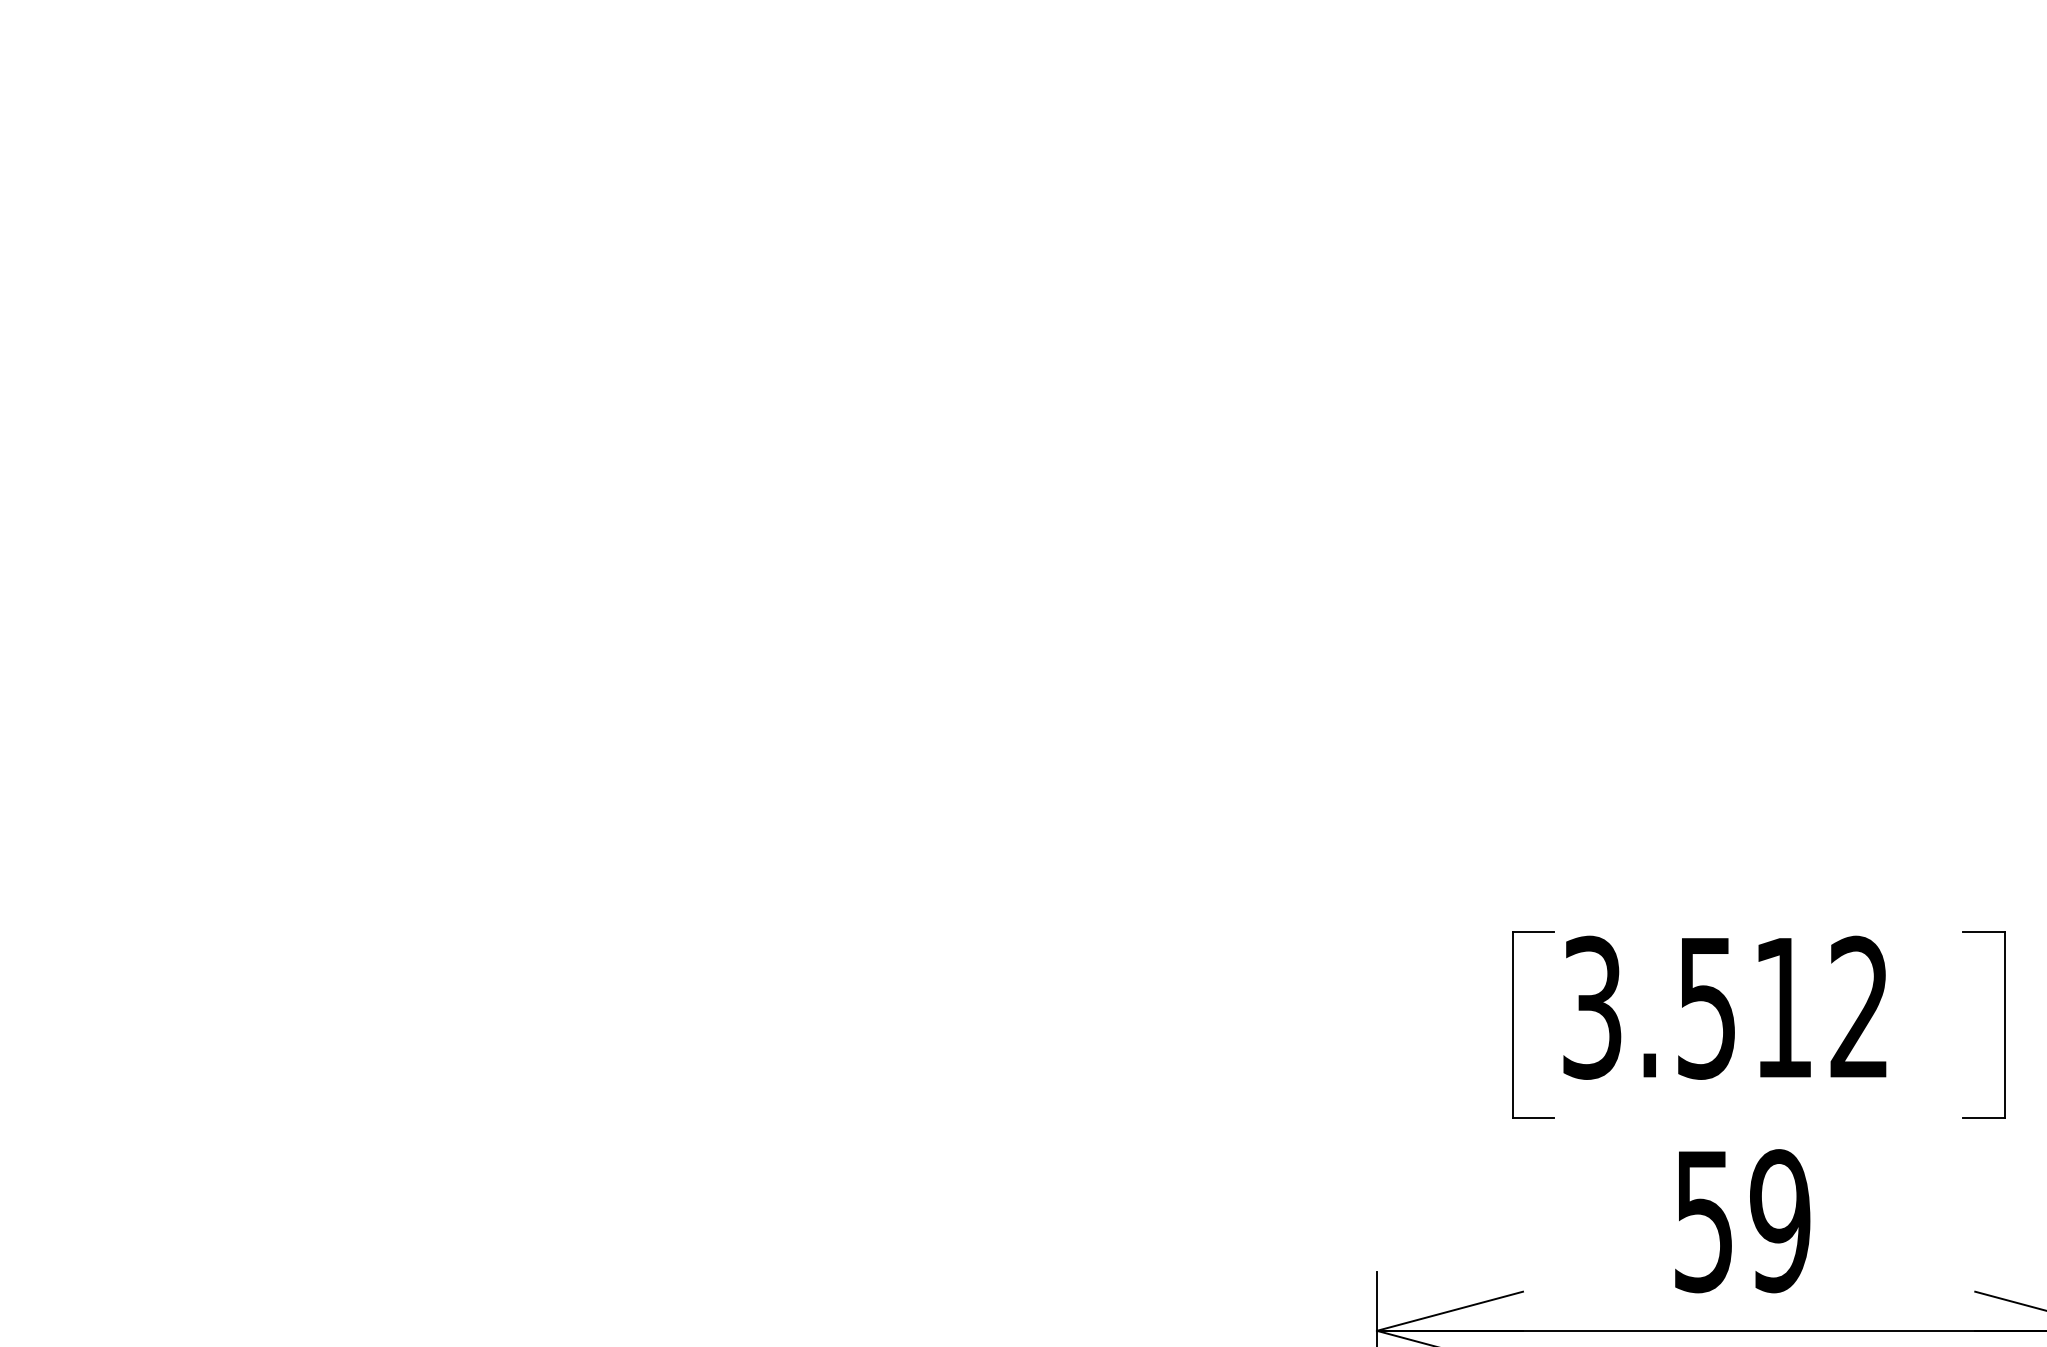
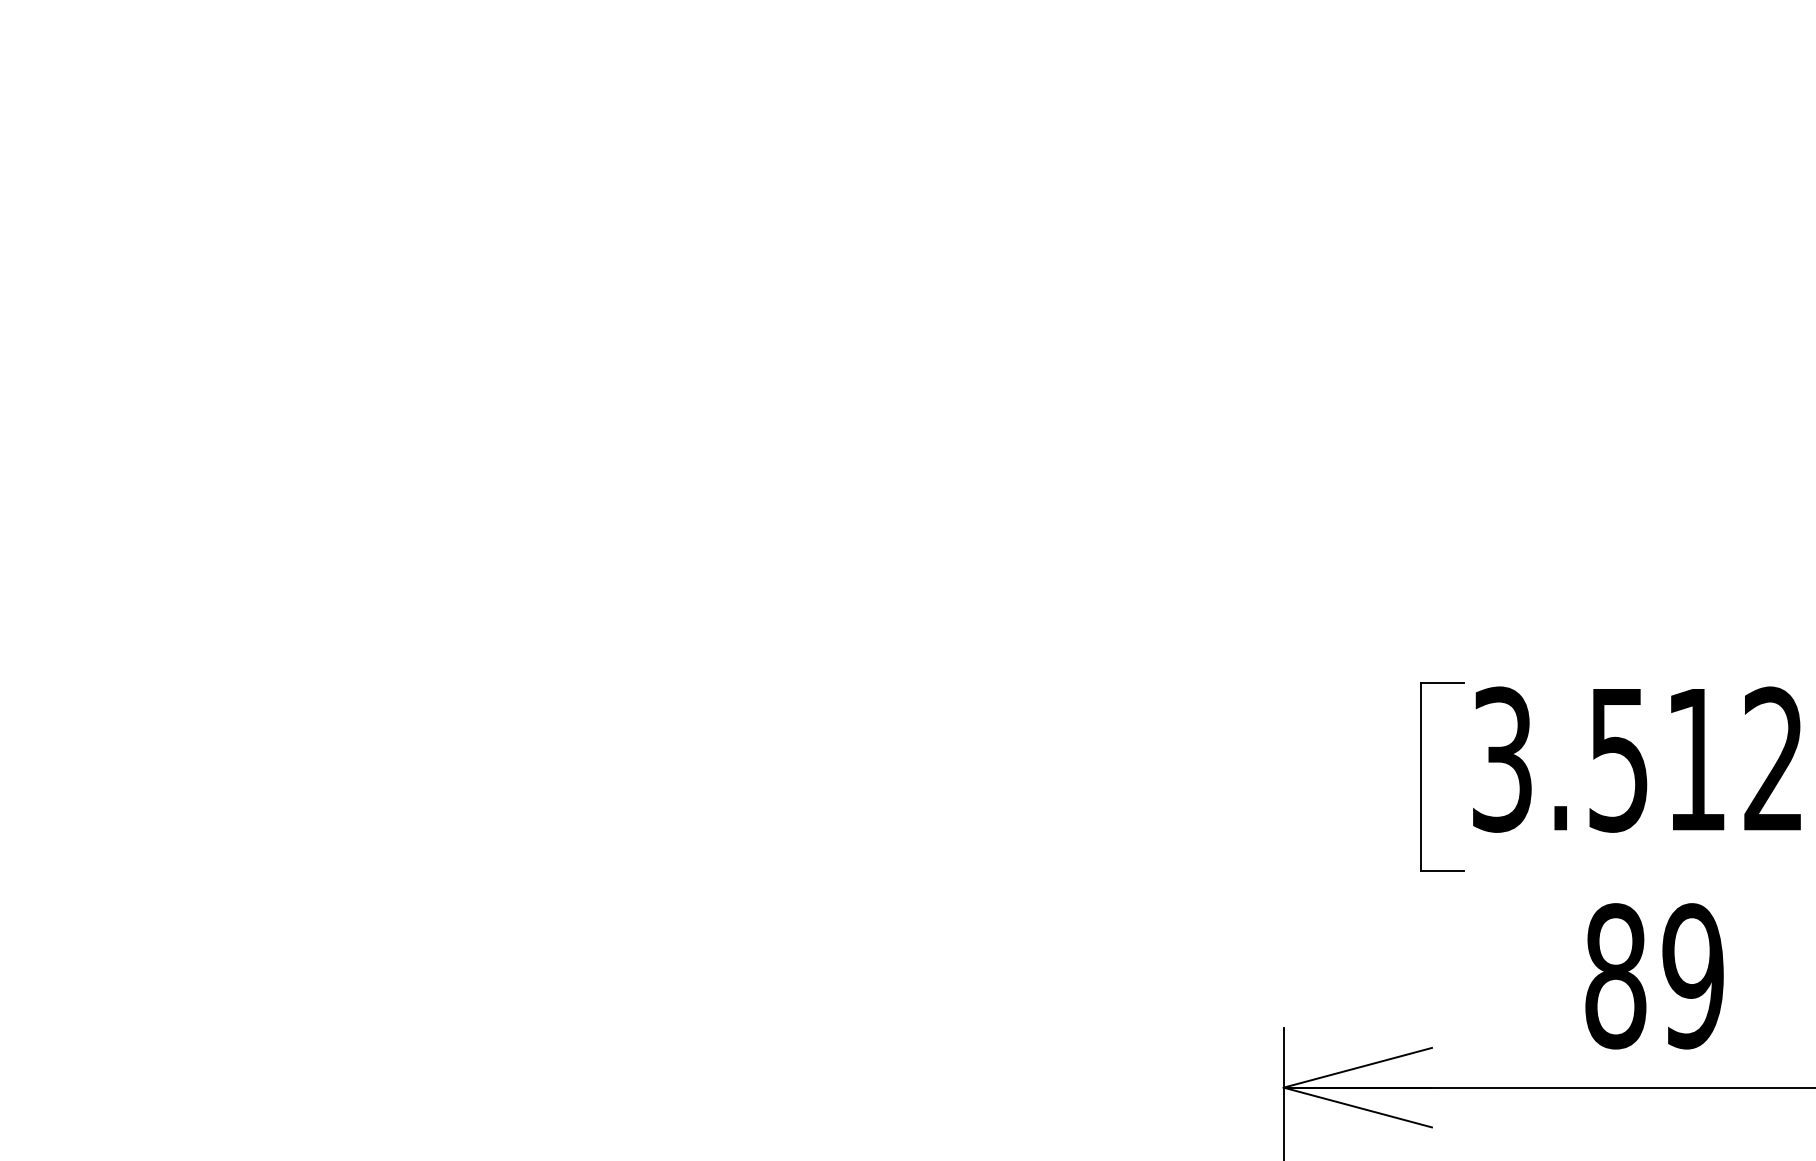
text: (1704, 1221) -> (1616, 976), 59 -> 89

